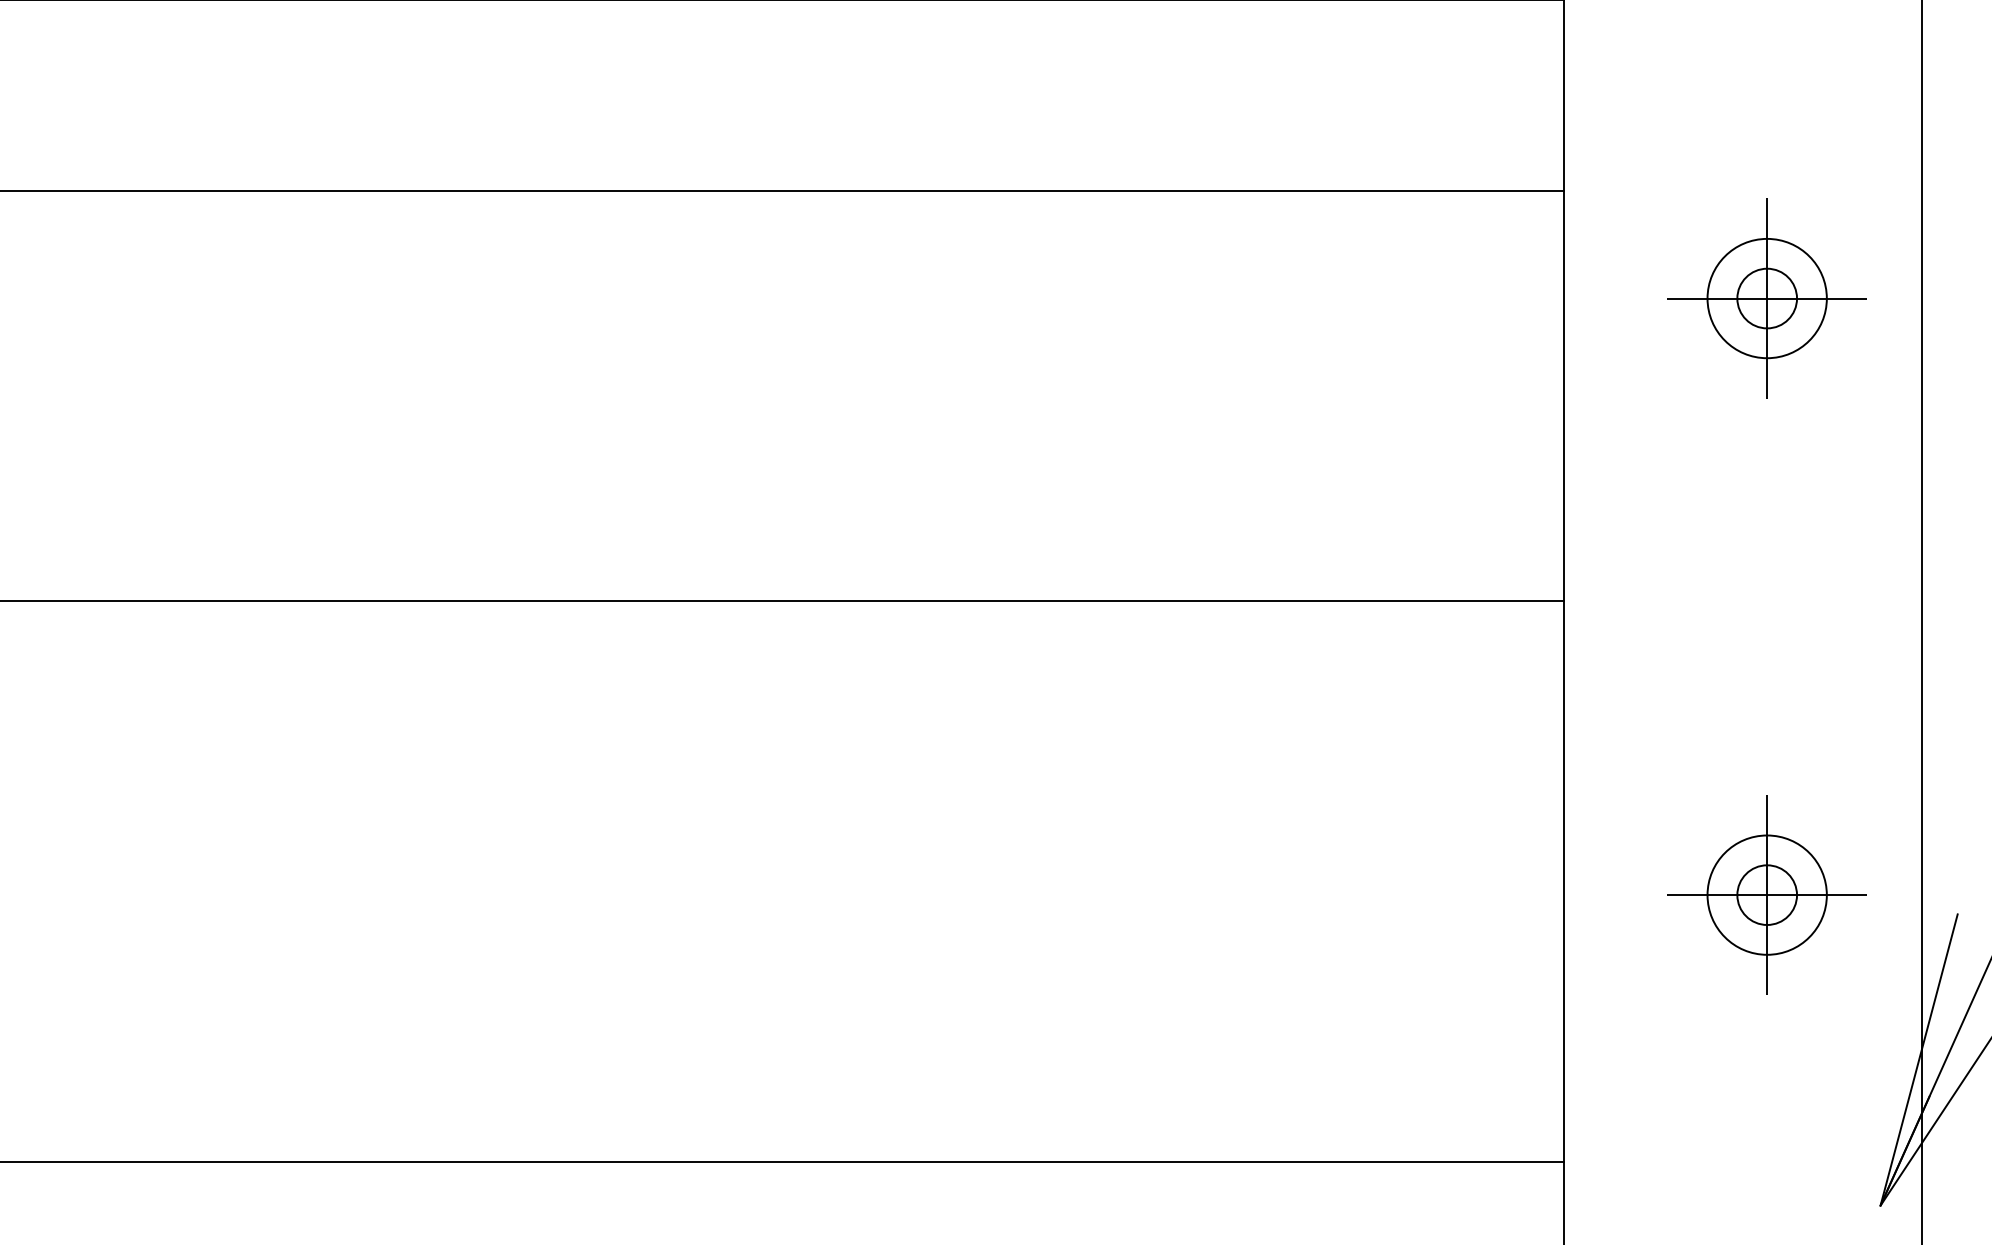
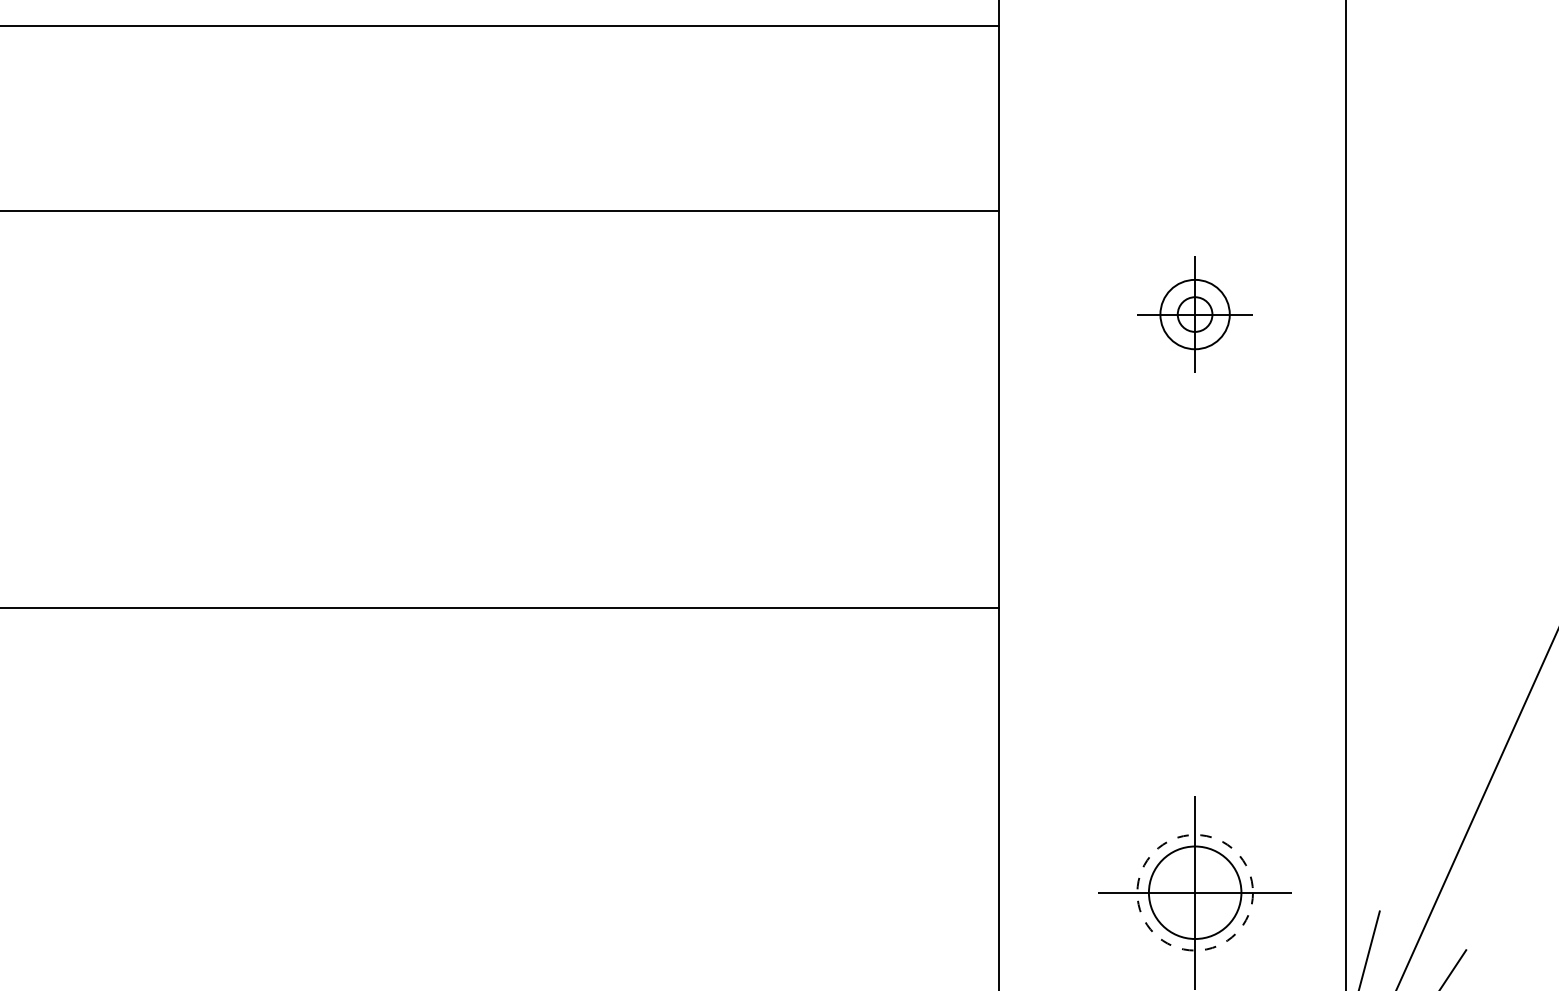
part: (1766, 298) -> (1194, 314), size x0.6
circle: (1766, 894) -> (1194, 892), solid -> dashed
circle: (1767, 894) -> (1195, 892), size x1.6

